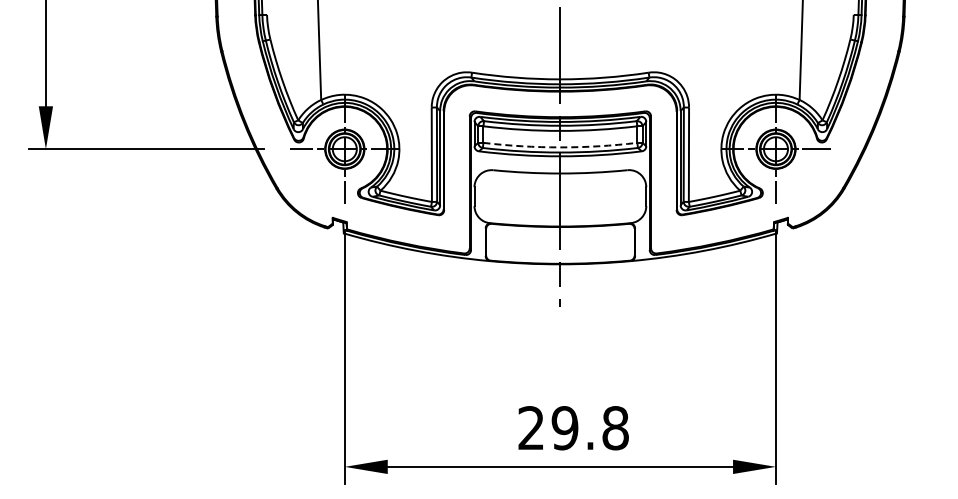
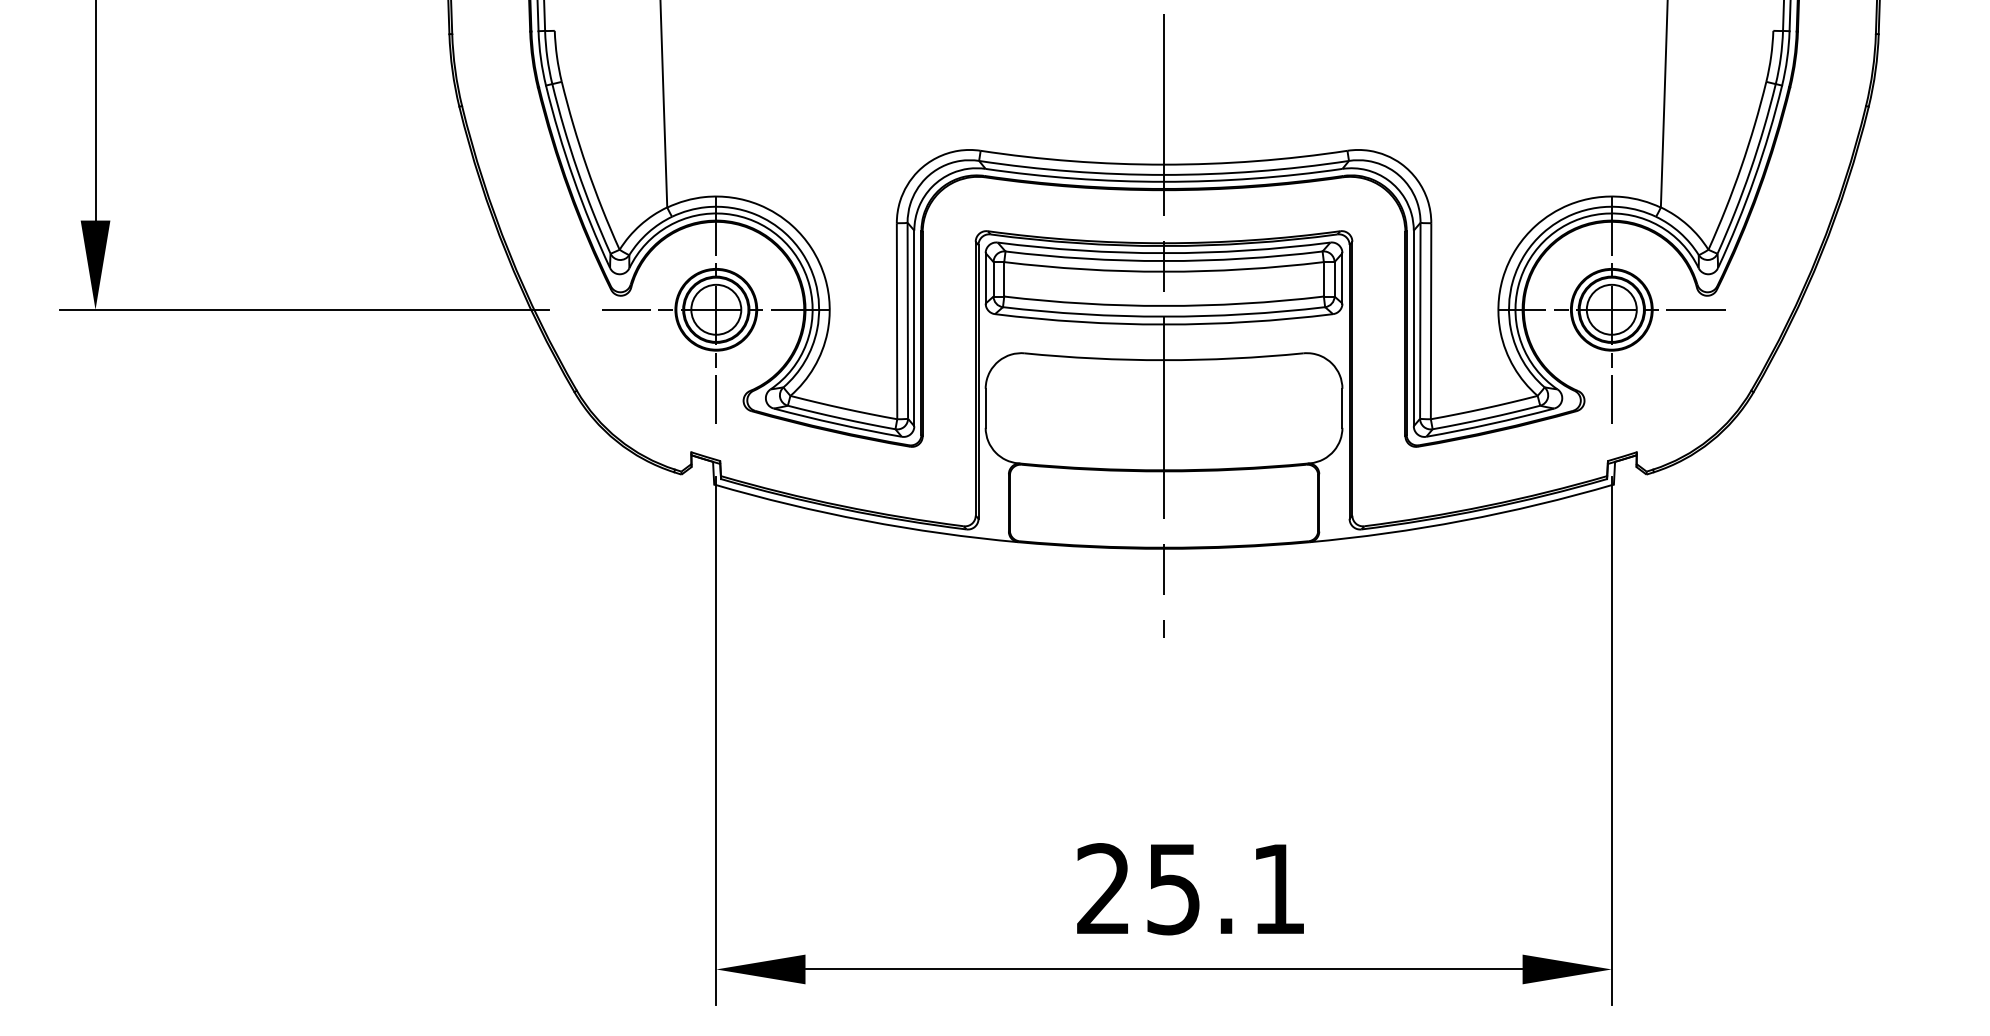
arc: (560, 147) -> (1164, 306), dashed -> solid
text: (589, 428) -> (1224, 889), 29.8 -> 25.1

